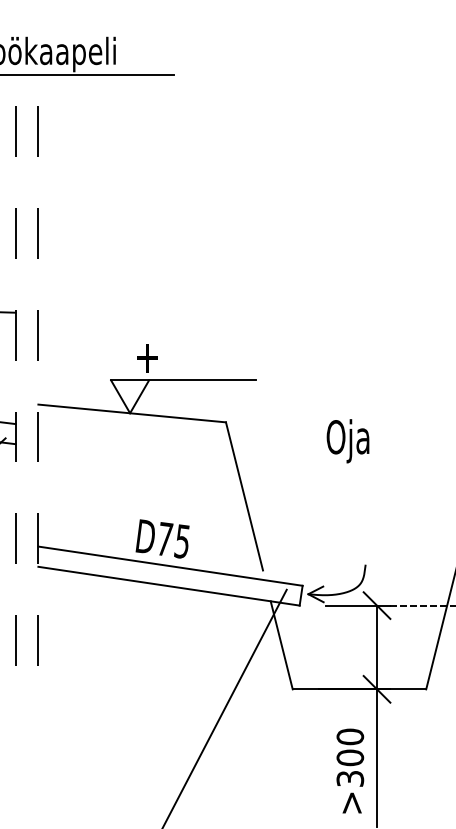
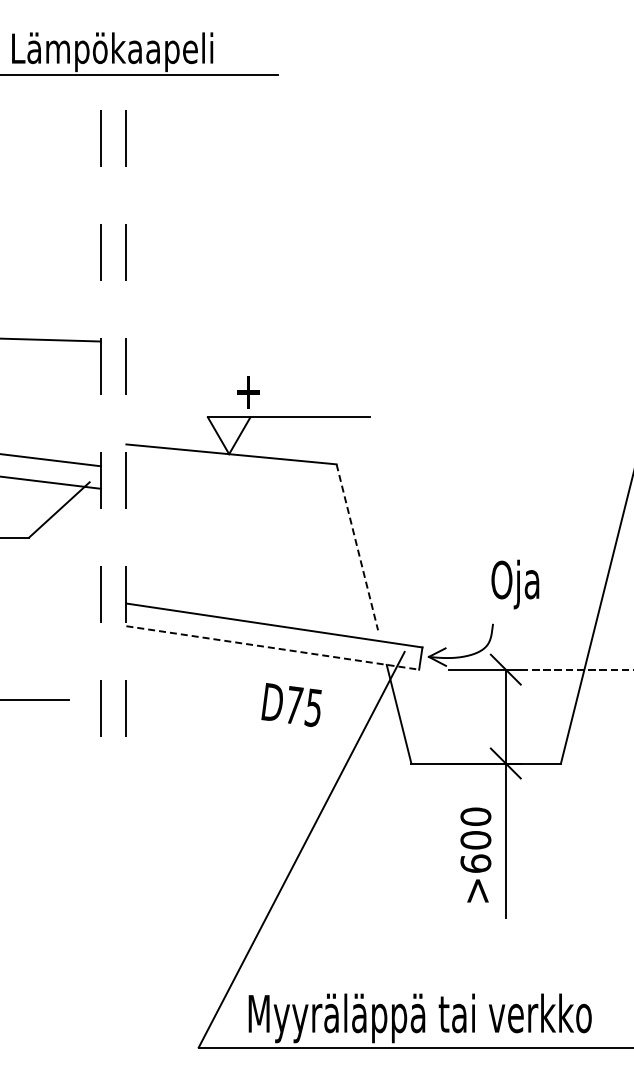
text: (348, 441) -> (515, 584), moved
line: (244, 496) -> (357, 547), solid -> dashed
text: (162, 538) -> (291, 704), moved
line: (168, 585) -> (272, 647), solid -> dashed
text: (349, 778) -> (475, 863), >300 -> >600

